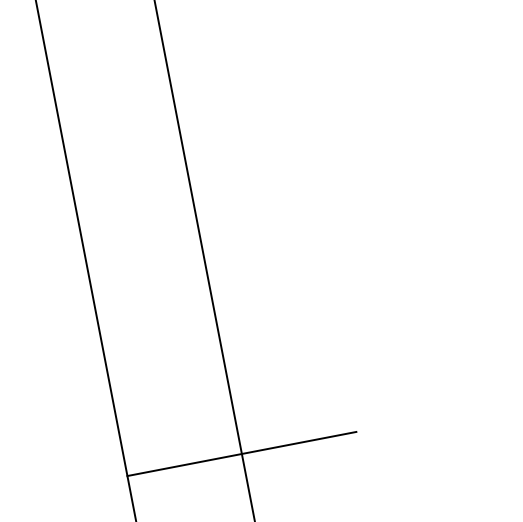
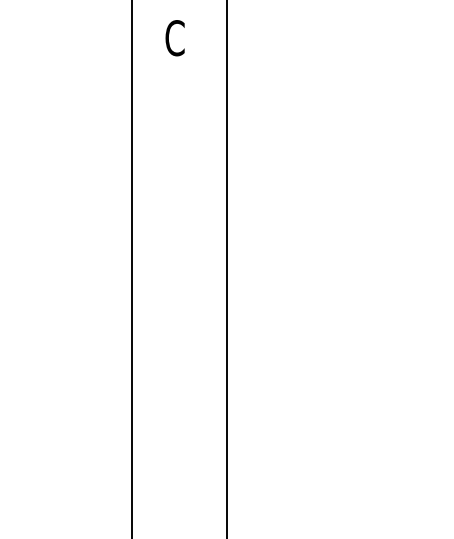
line: (241, 454) -> (226, 517), removed

